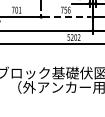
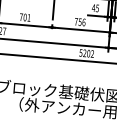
line: (67, 17) -> (81, 30), dashed -> solid

